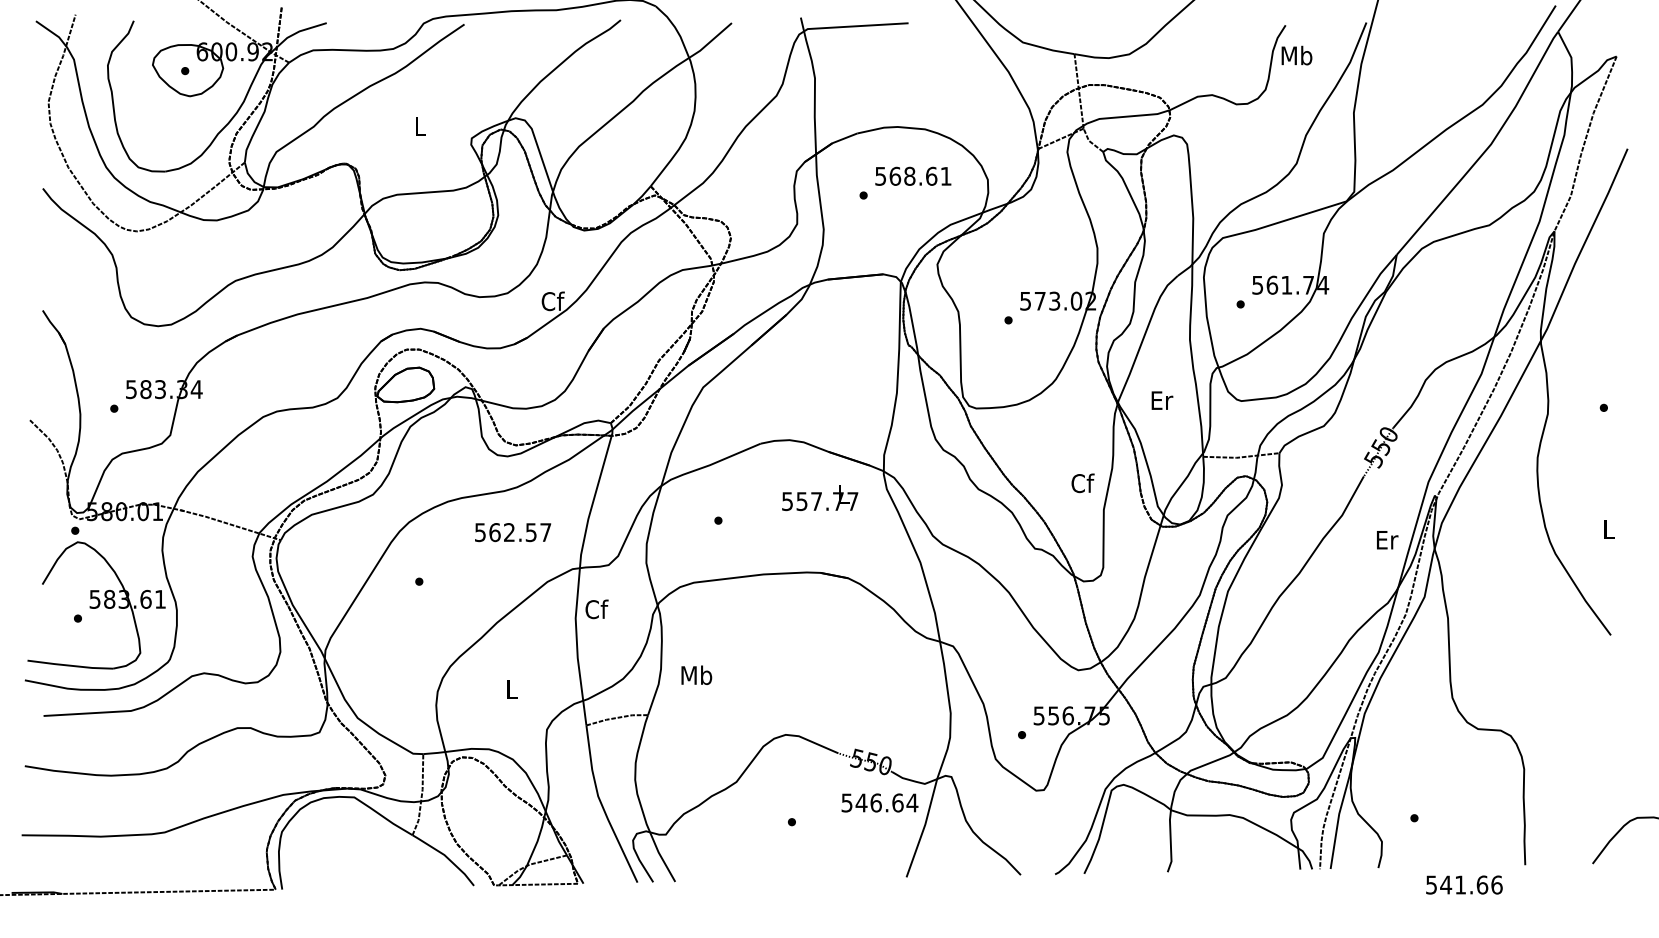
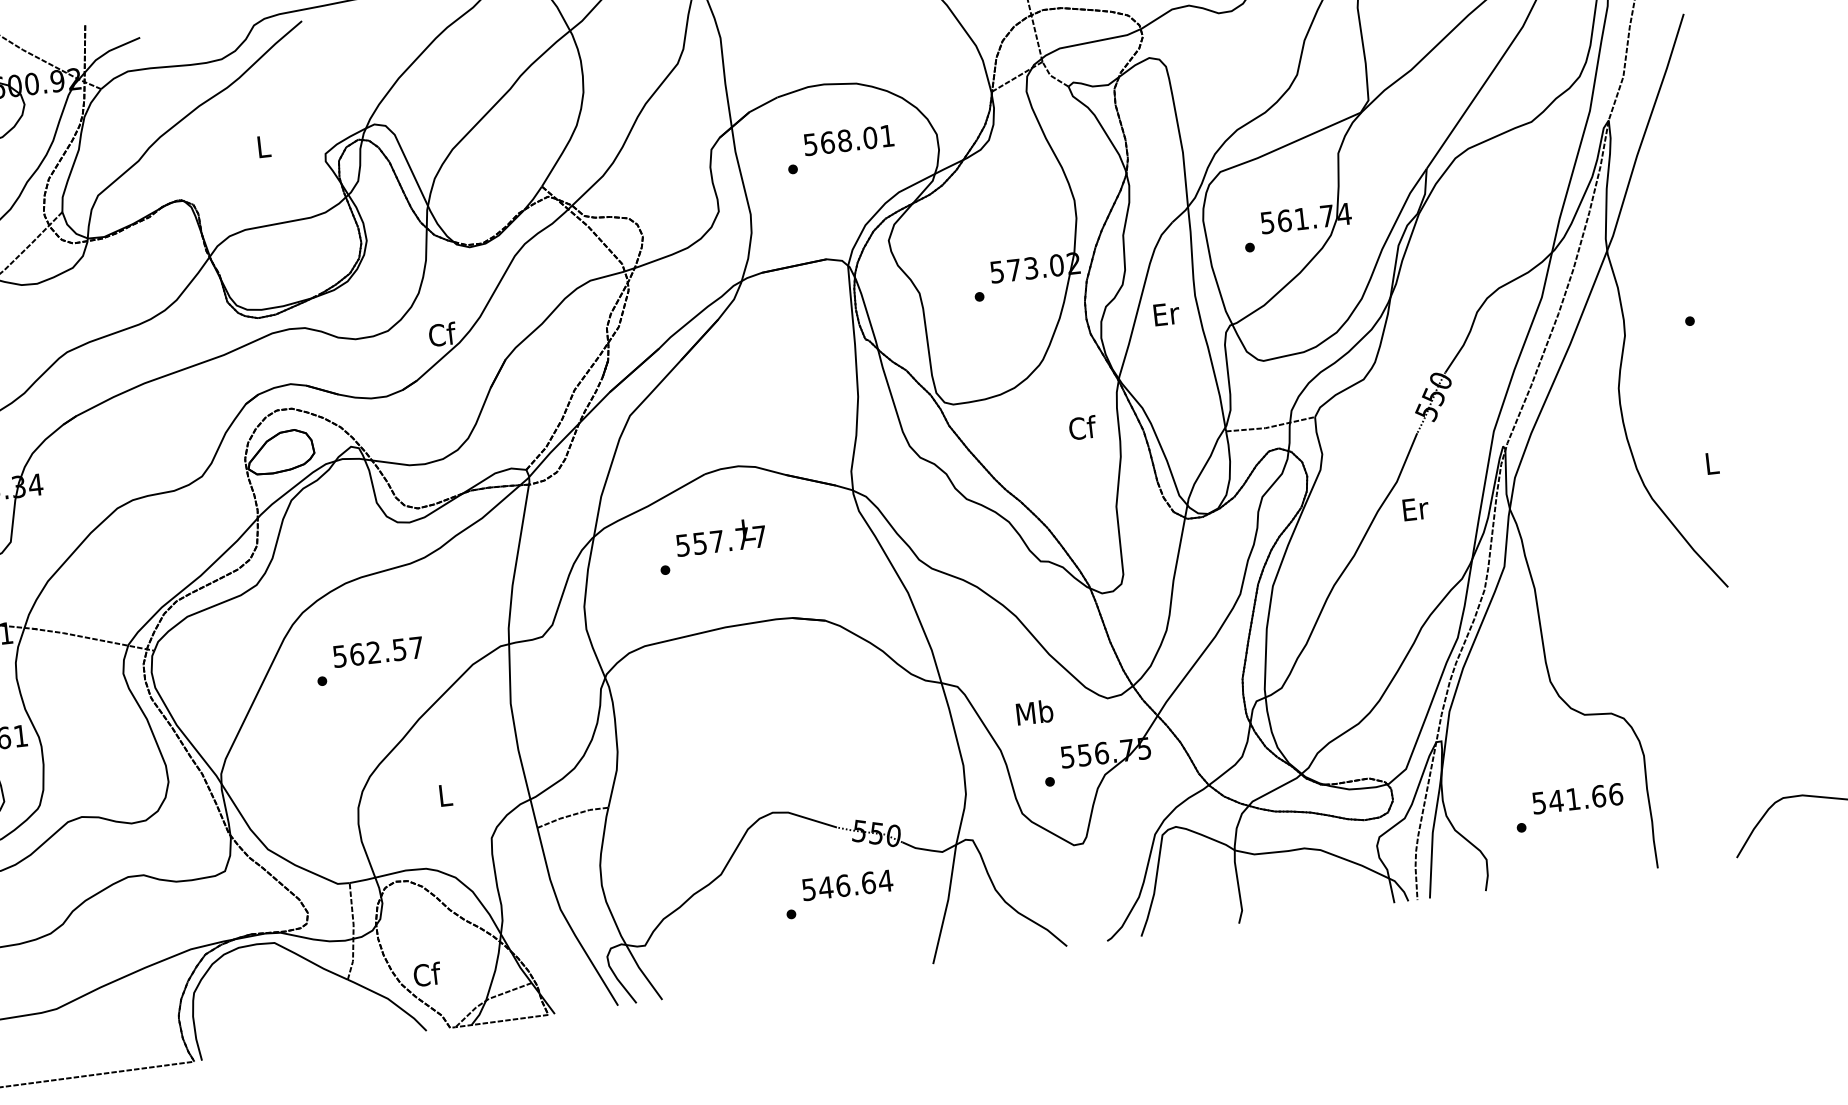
text: (931, 175) -> (870, 136), 568.61 -> 568.01
text: (1162, 400) -> (1166, 314), moved
text: (1082, 483) -> (1082, 428), moved
text: (820, 498) -> (721, 537), moved
text: (513, 532) -> (378, 652), moved
text: (1387, 540) -> (1415, 509), moved
text: (596, 609) -> (426, 974), moved
text: (696, 674) -> (1034, 711), moved
text: (879, 802) -> (847, 884), moved
text: (1464, 884) -> (1577, 798), moved

